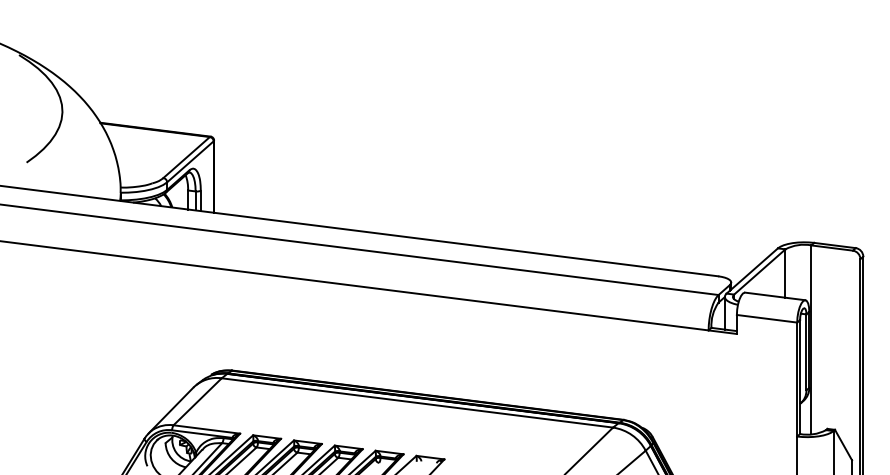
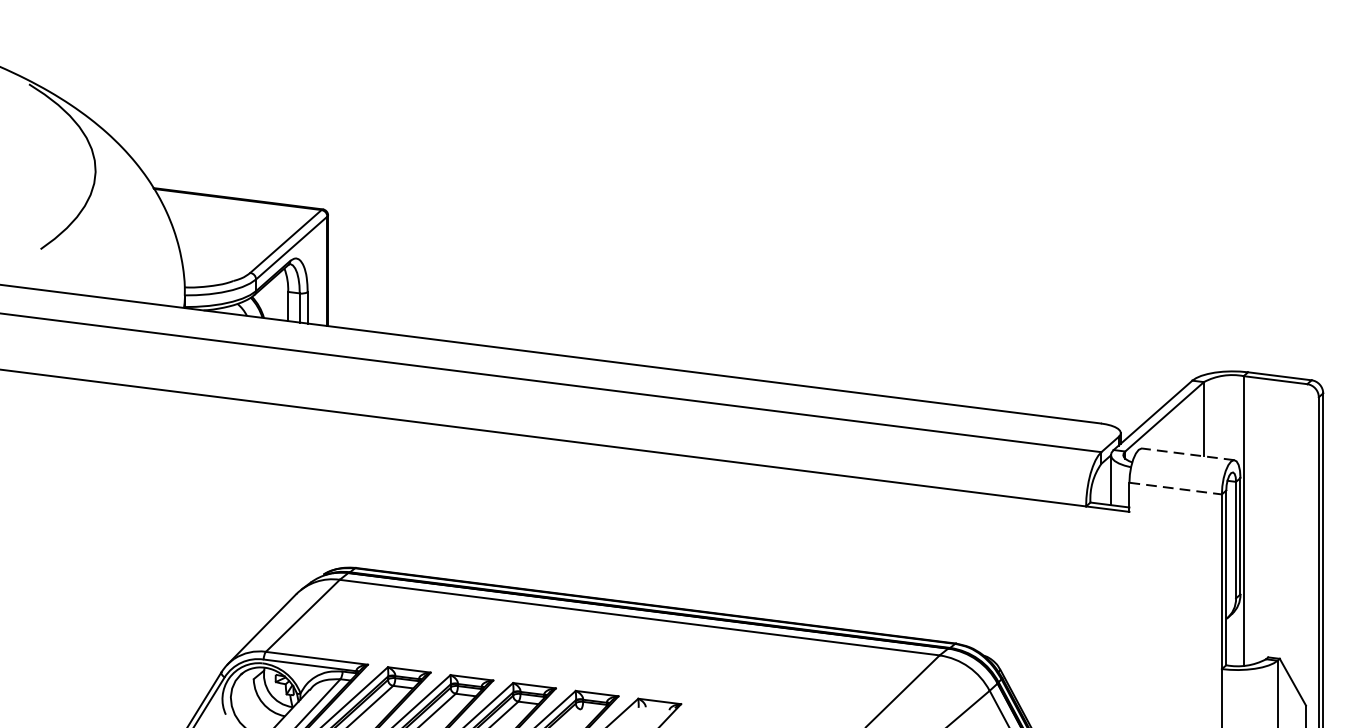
line: (774, 296) -> (1187, 454), solid -> dashed
line: (767, 318) -> (1176, 488), solid -> dashed

